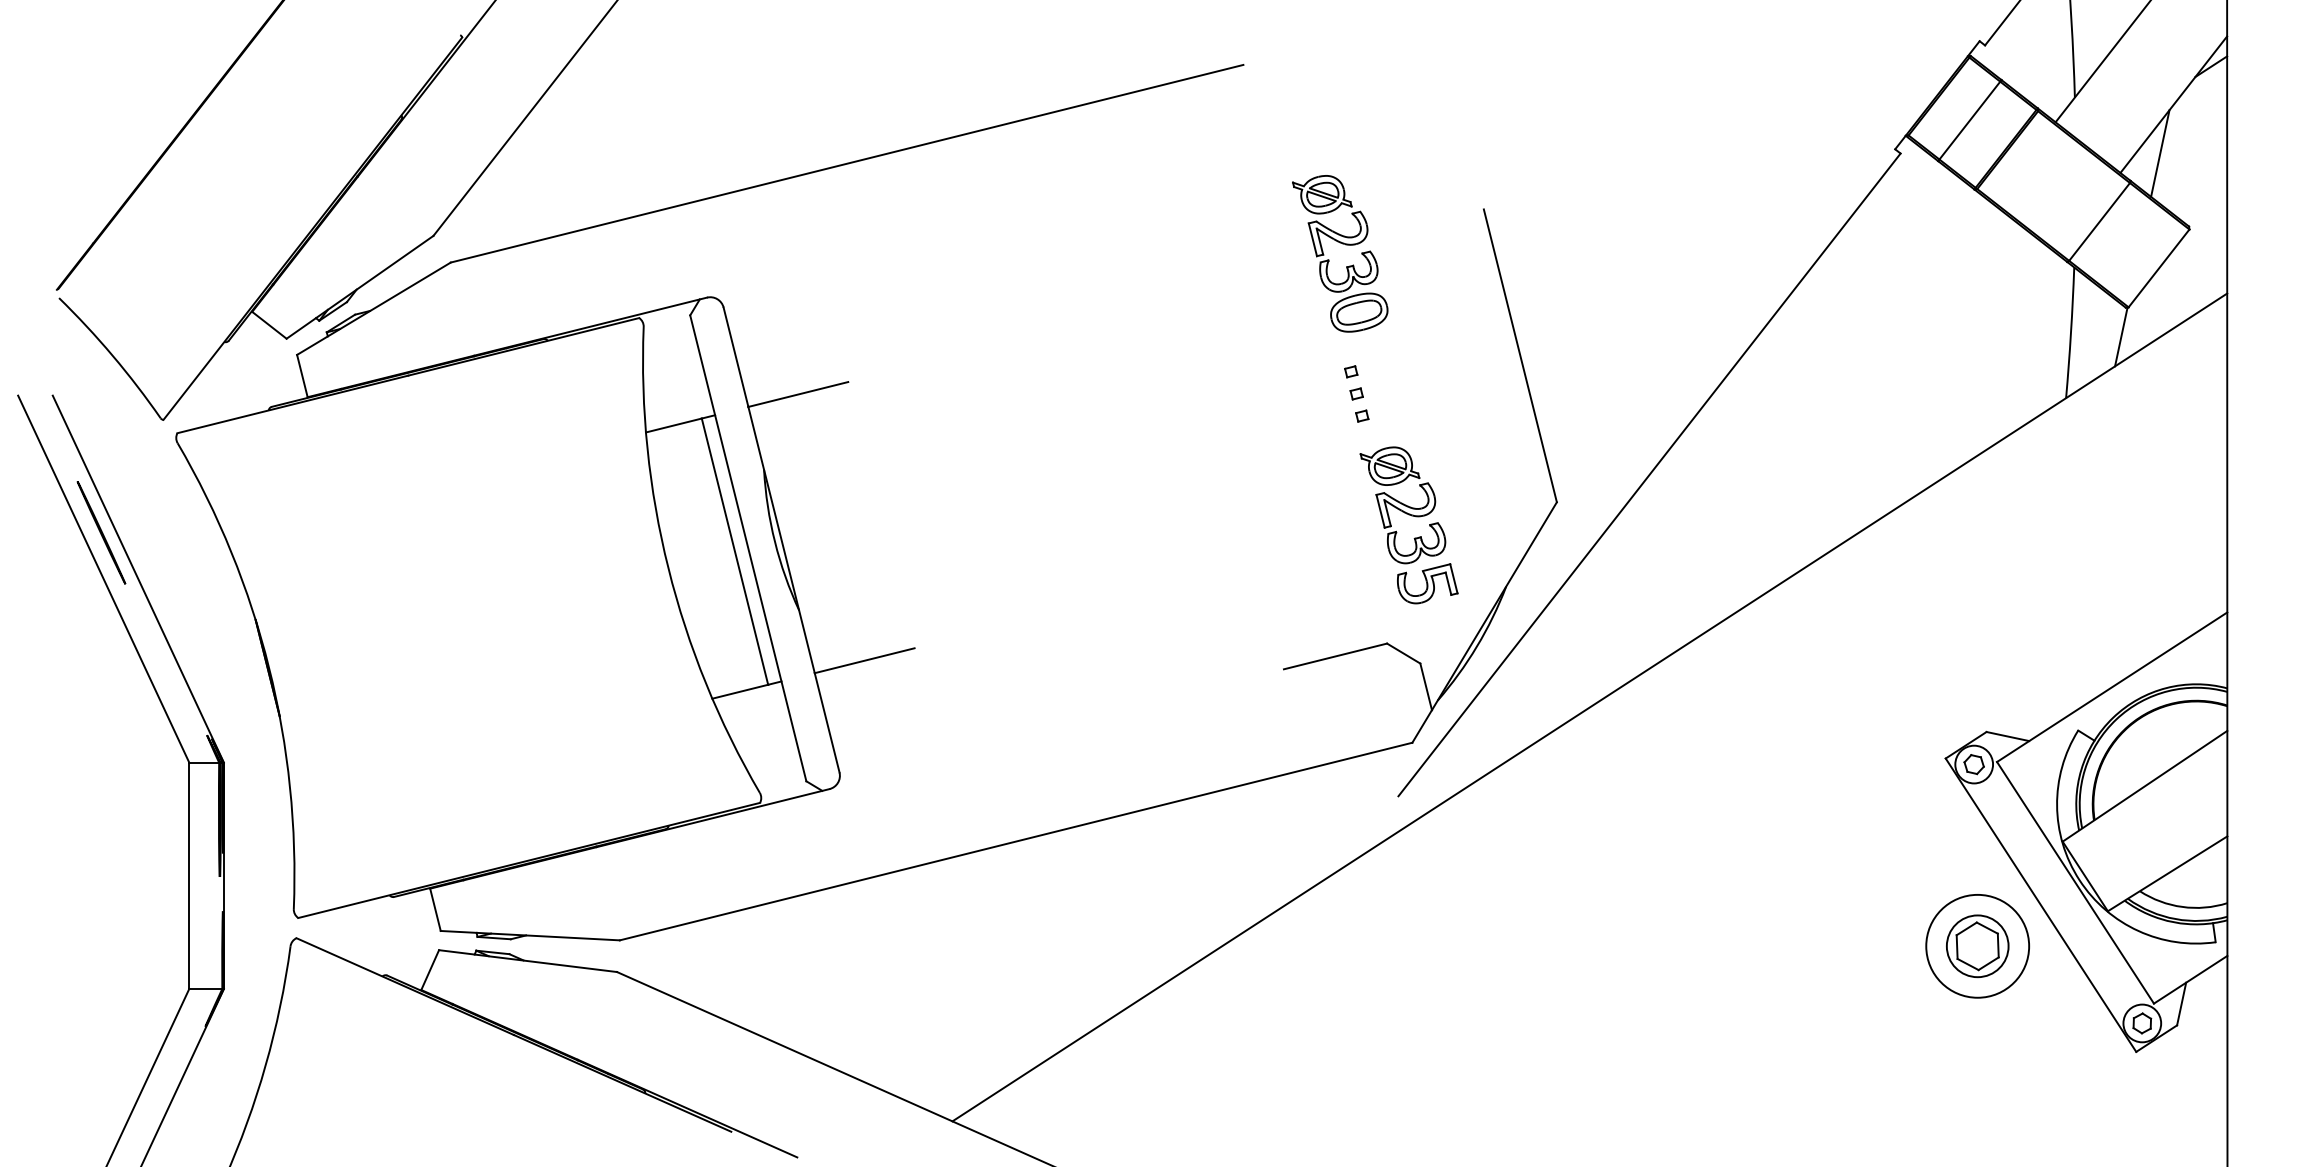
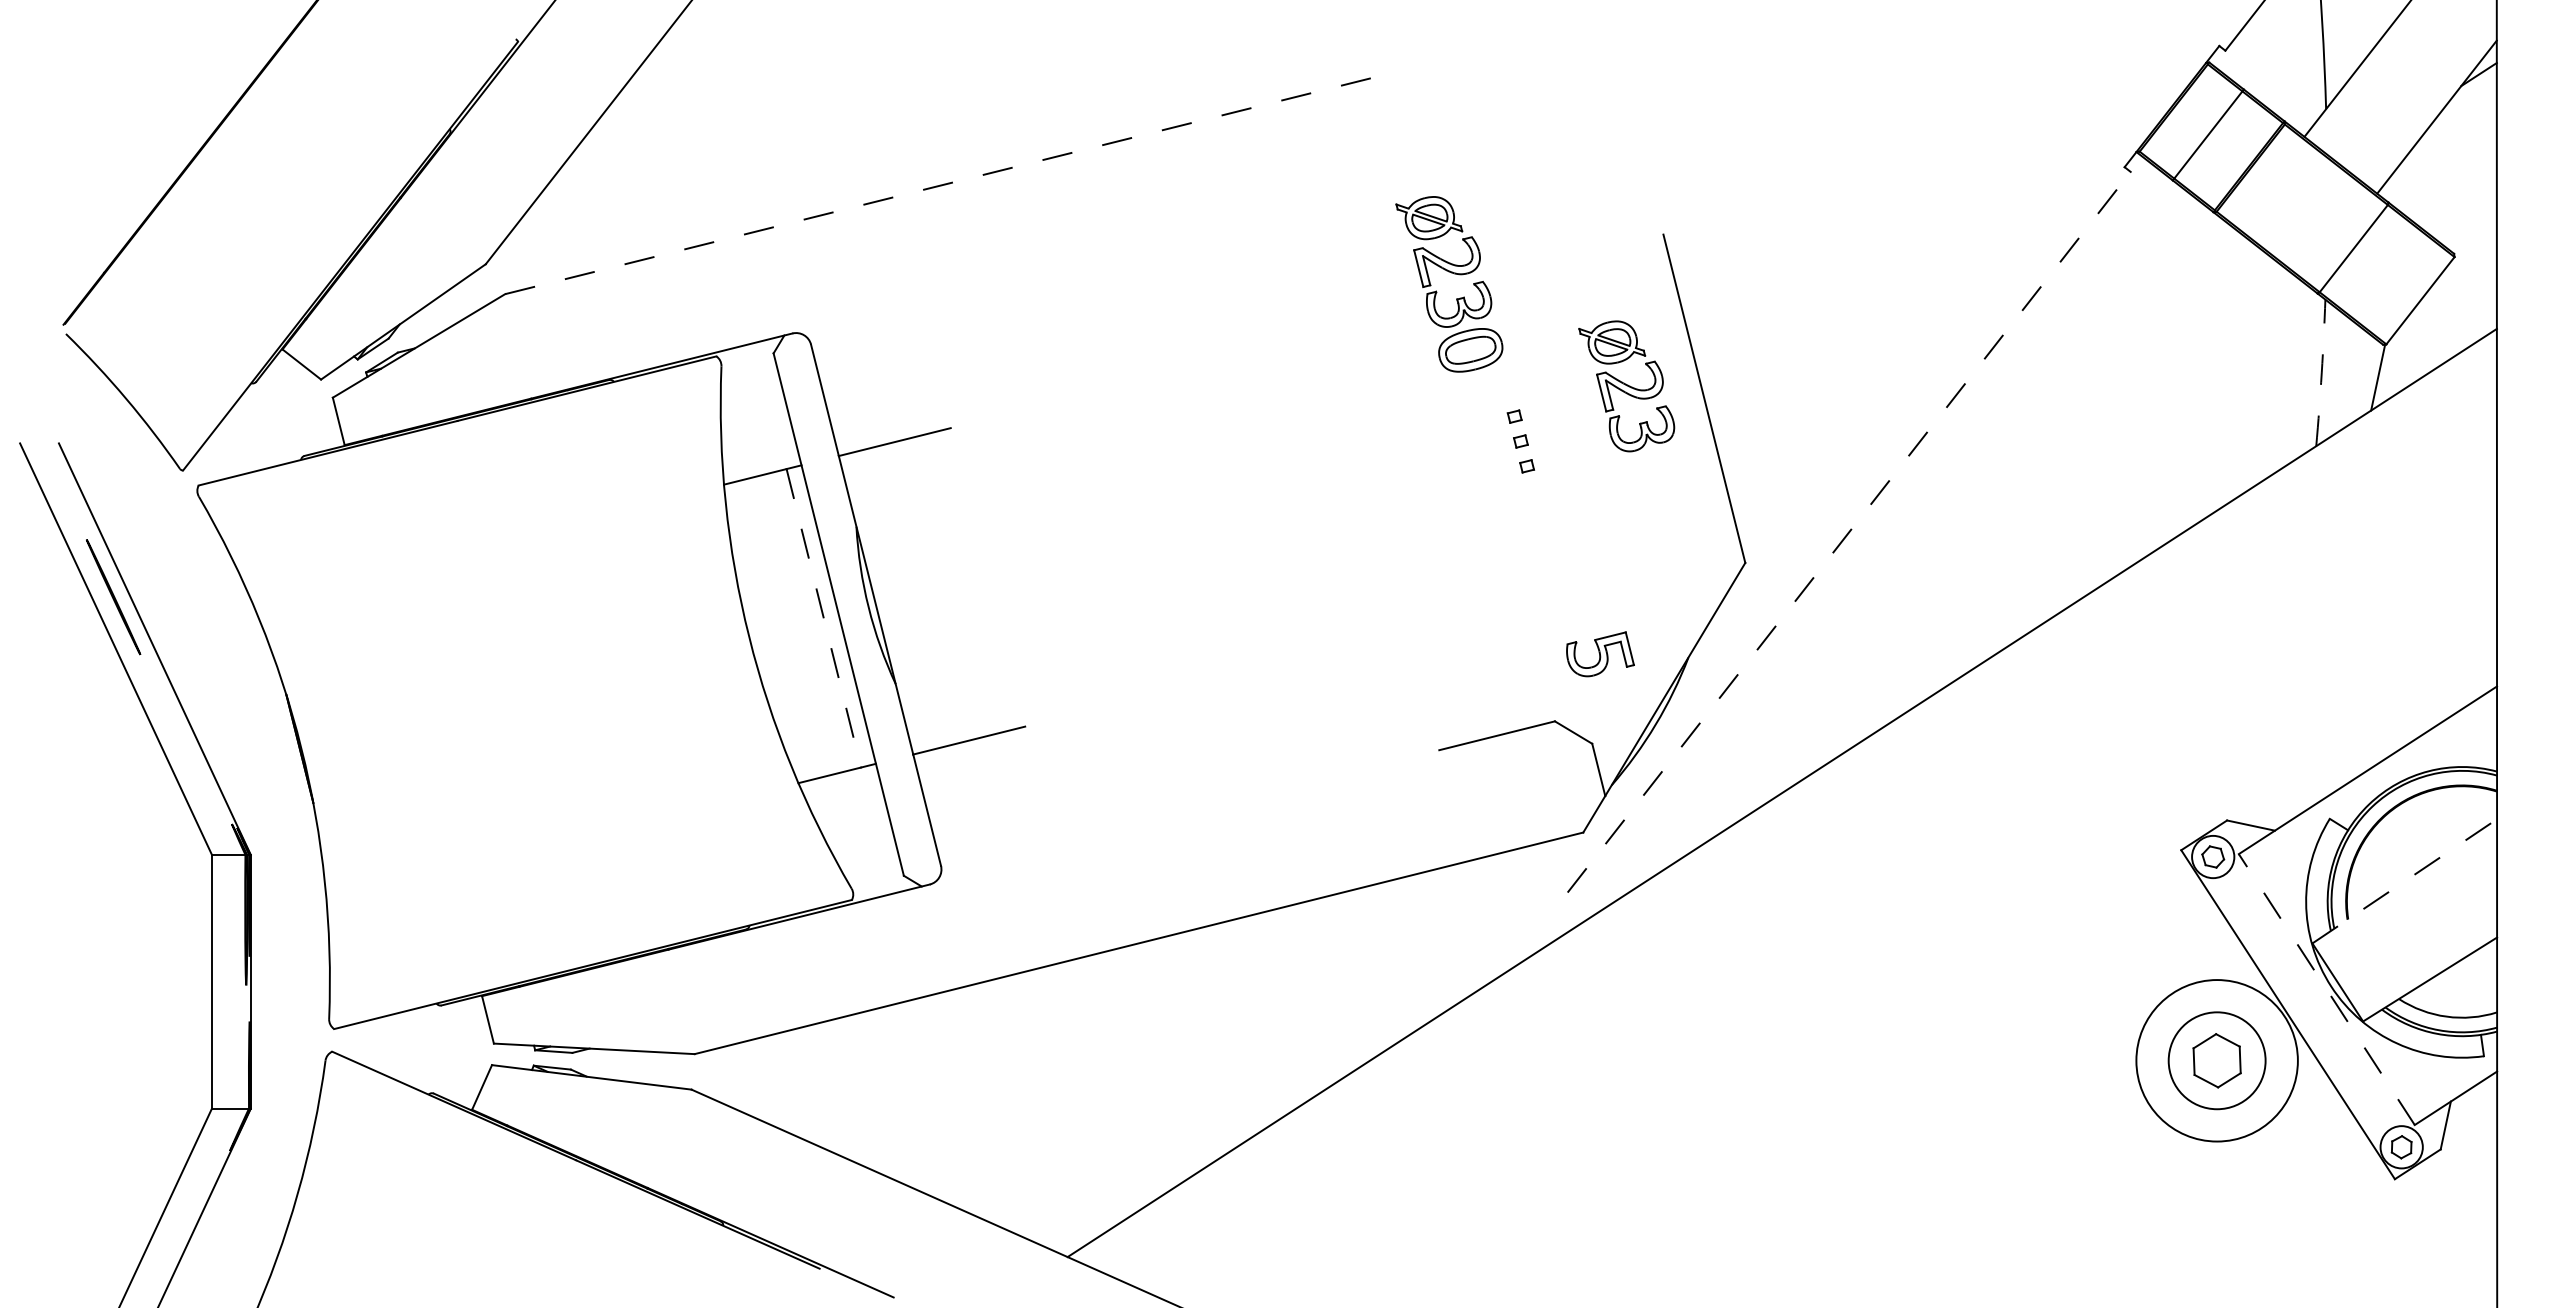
line: (2159, 153) -> (2421, 171), removed
line: (847, 163) -> (949, 183), solid -> dashed
part: (1342, 244) -> (1451, 273), moved
arc: (2070, 332) -> (2321, 372), solid -> dashed
line: (1649, 474) -> (1849, 531), solid -> dashed
part: (1402, 505) -> (1626, 386), moved
line: (734, 551) -> (823, 618), solid -> dashed
line: (2145, 786) -> (2405, 881), solid -> dashed
line: (2075, 882) -> (2326, 989), solid -> dashed
circle: (1977, 946) -> (2216, 1060), size x1.4
circle: (1977, 946) -> (2216, 1060), size x1.4

